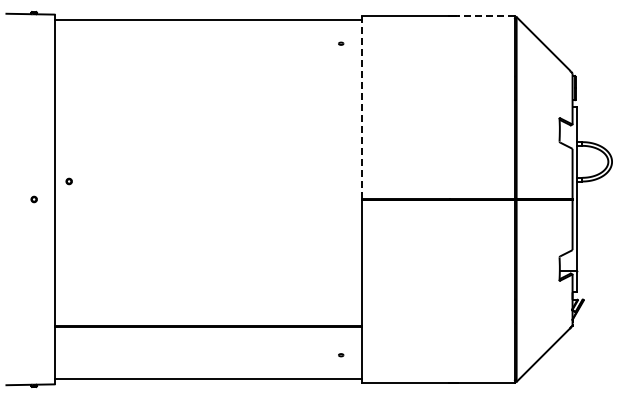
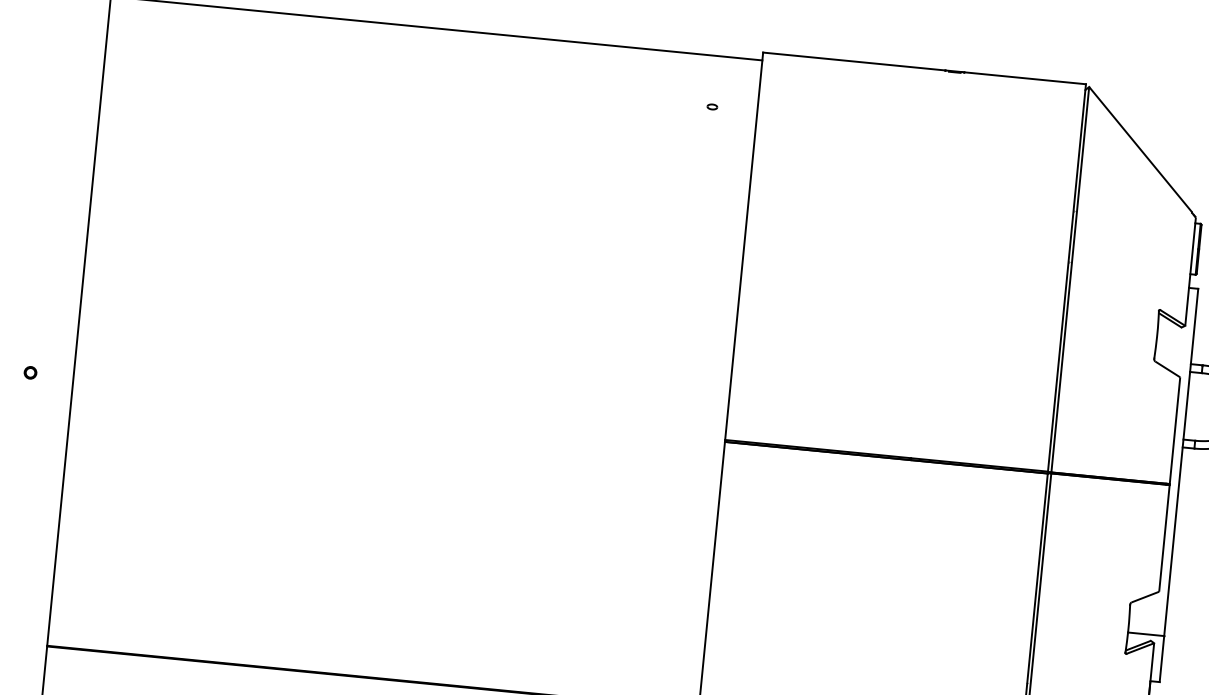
line: (486, 15) -> (1025, 77), dashed -> solid
line: (362, 107) -> (744, 246), dashed -> solid
part: (68, 181) -> (106, 341), removed

